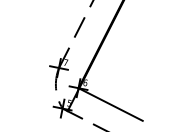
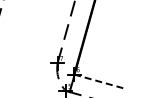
line: (110, 104) -> (98, 81), solid -> dashed

